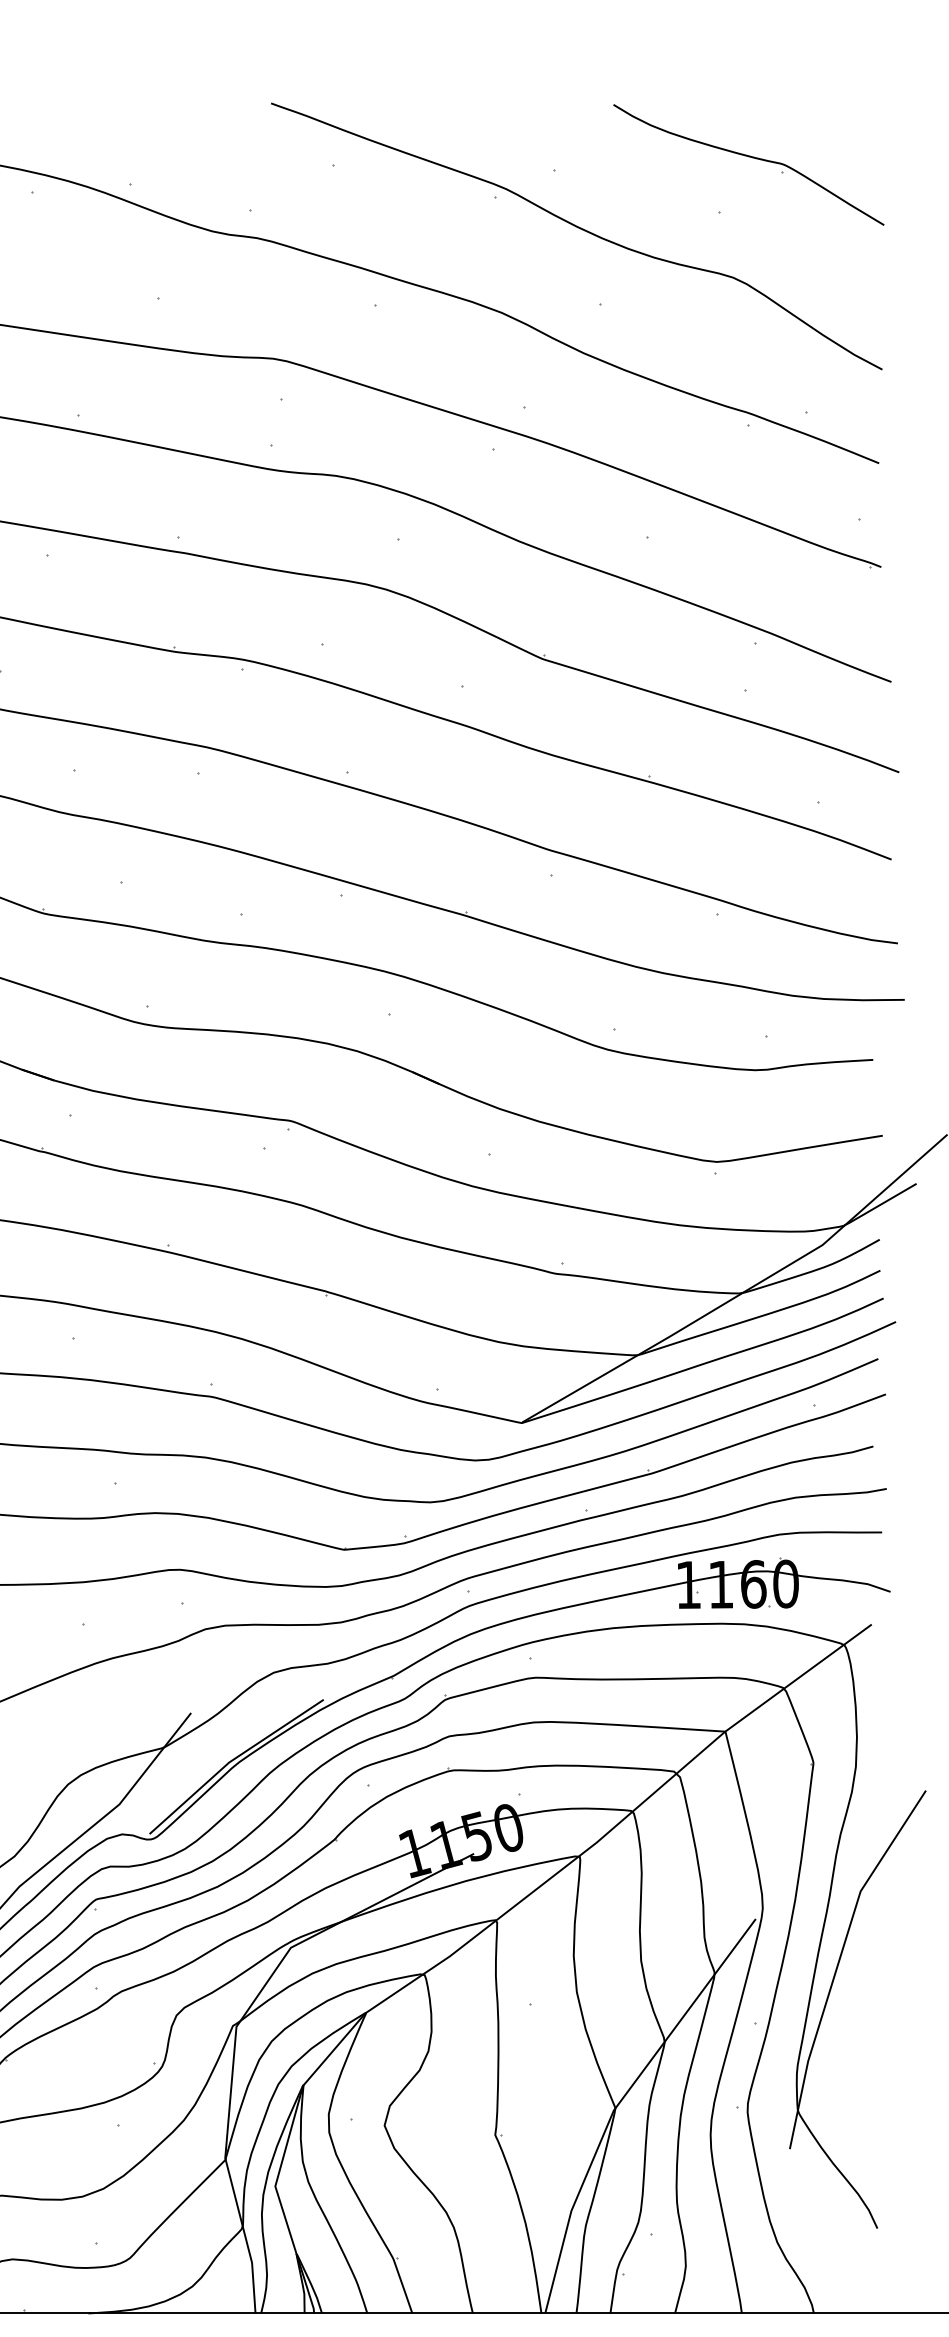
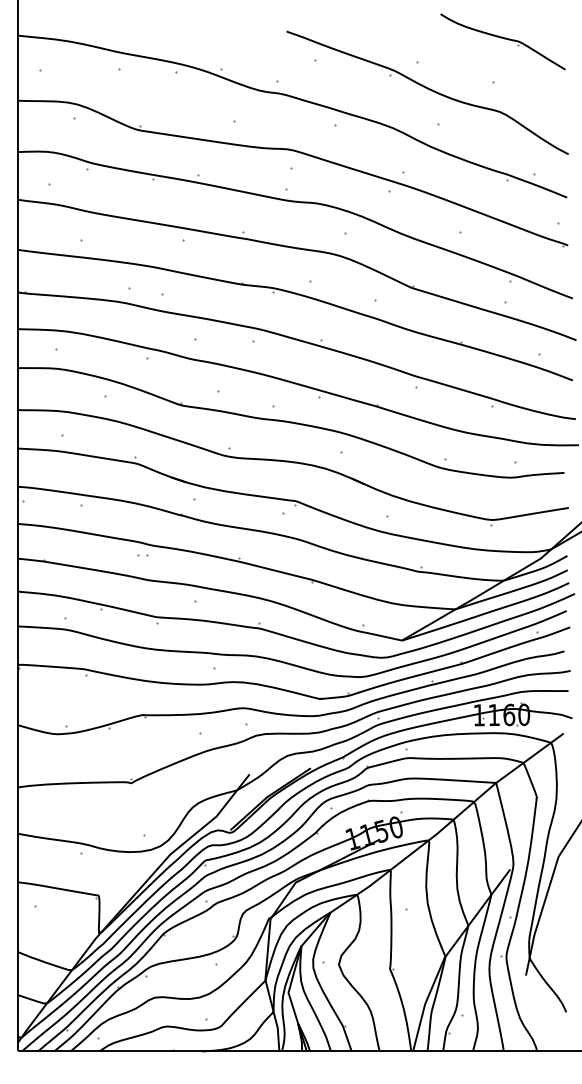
part: (747, 164) -> (502, 41), moved

